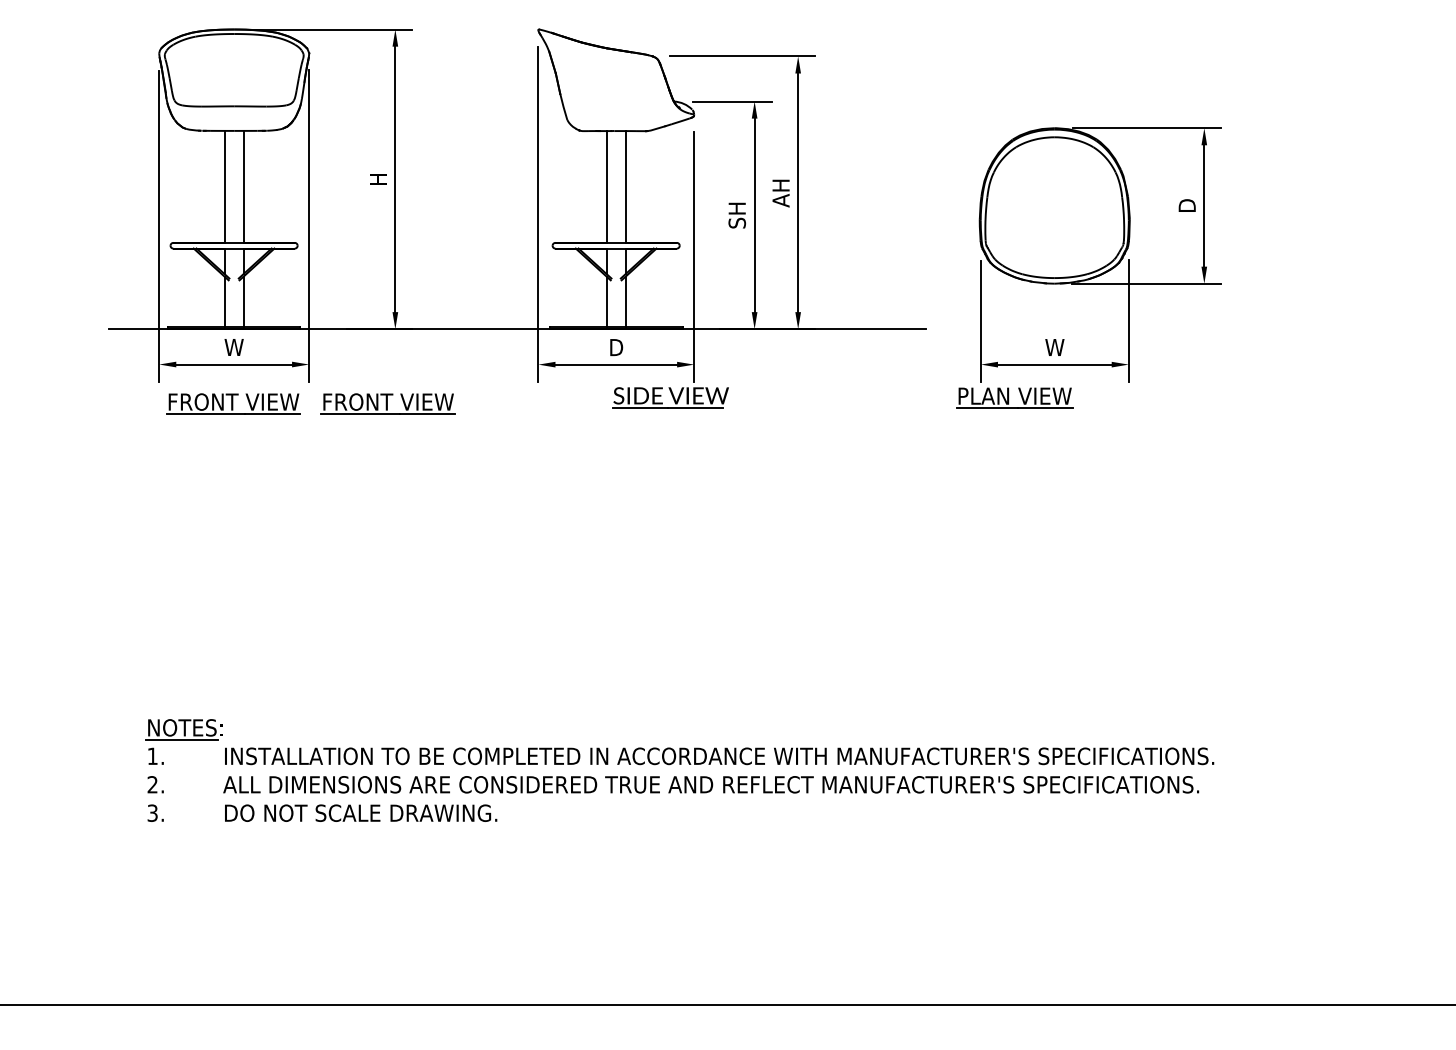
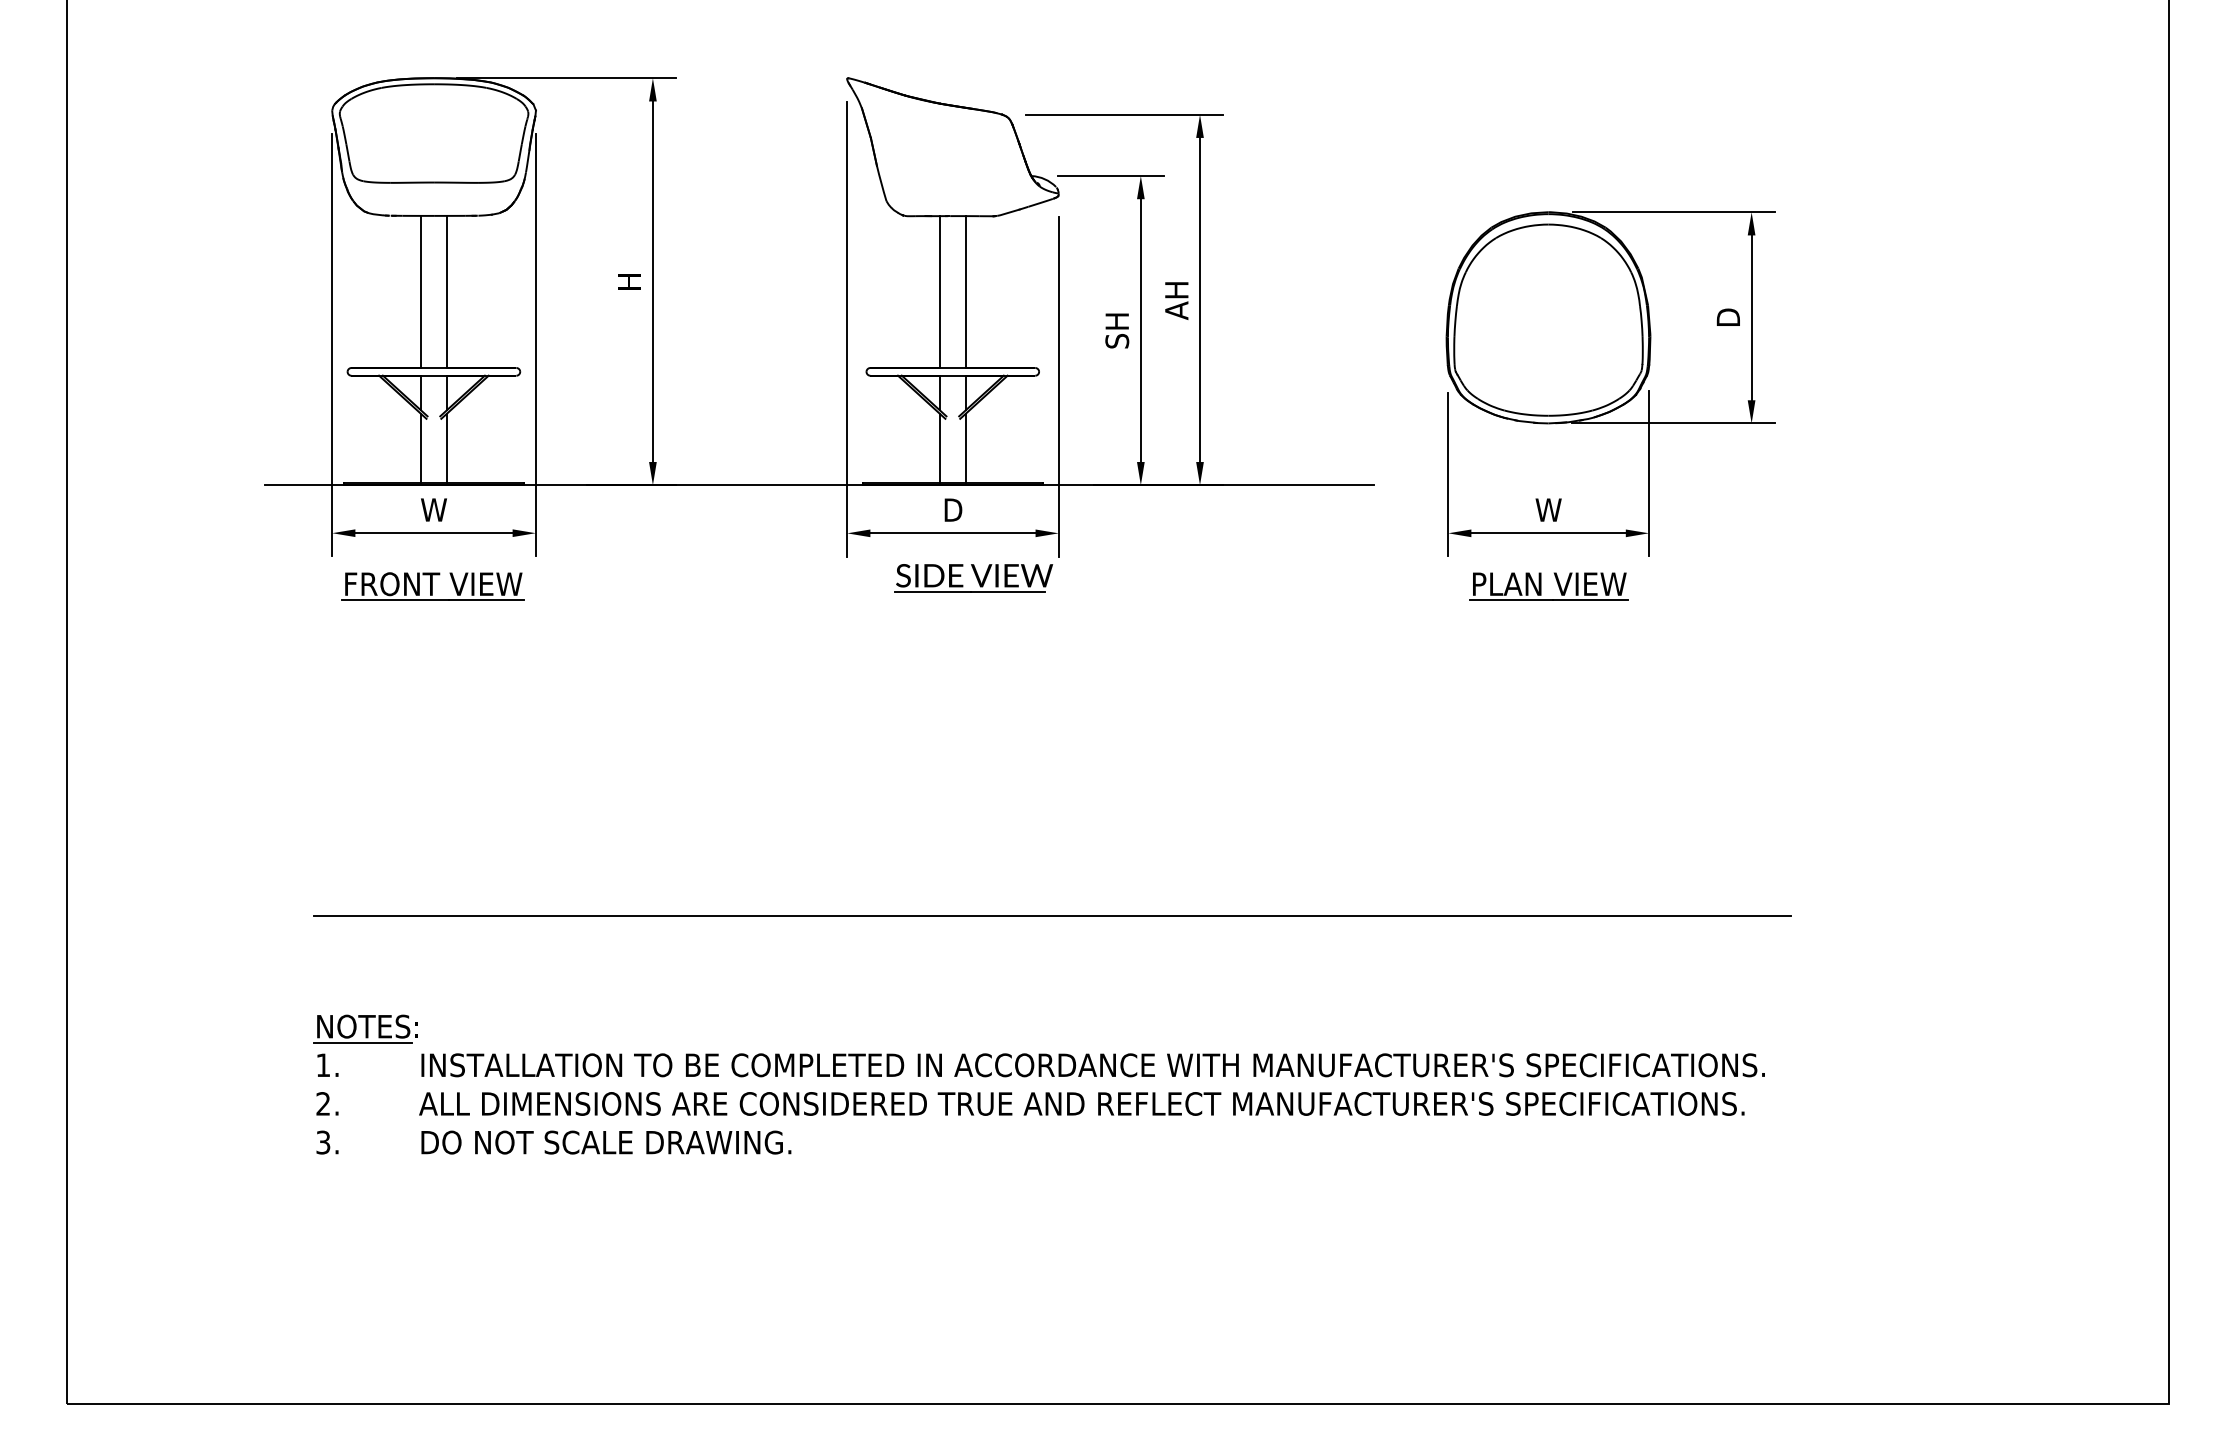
part: (670, 397) -> (973, 578), moved
part: (1009, 397) -> (1541, 586), moved
part: (387, 403) -> (642, 586), removed
line: (689, 646) -> (1052, 916), added

